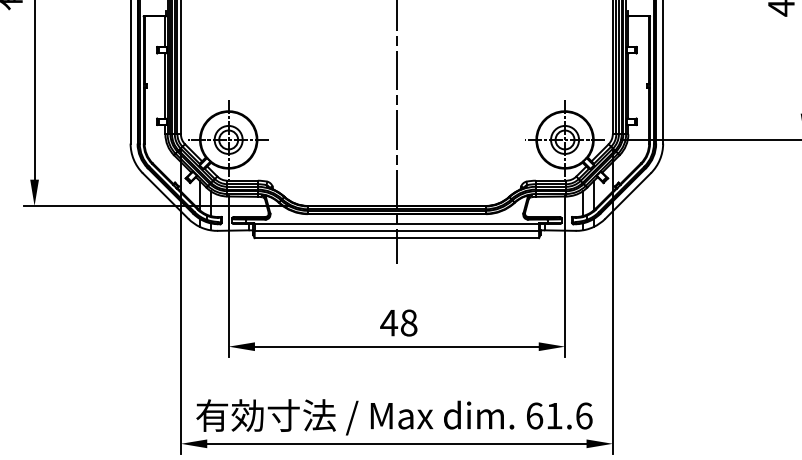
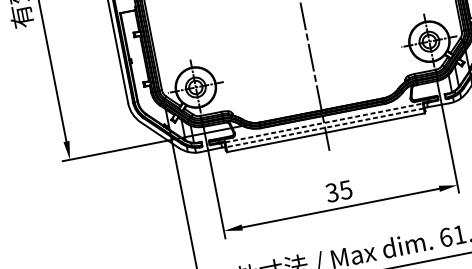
line: (397, 224) -> (324, 123), solid -> dashed
line: (396, 231) -> (324, 128), solid -> dashed
text: (398, 322) -> (338, 191), 48 -> 35

